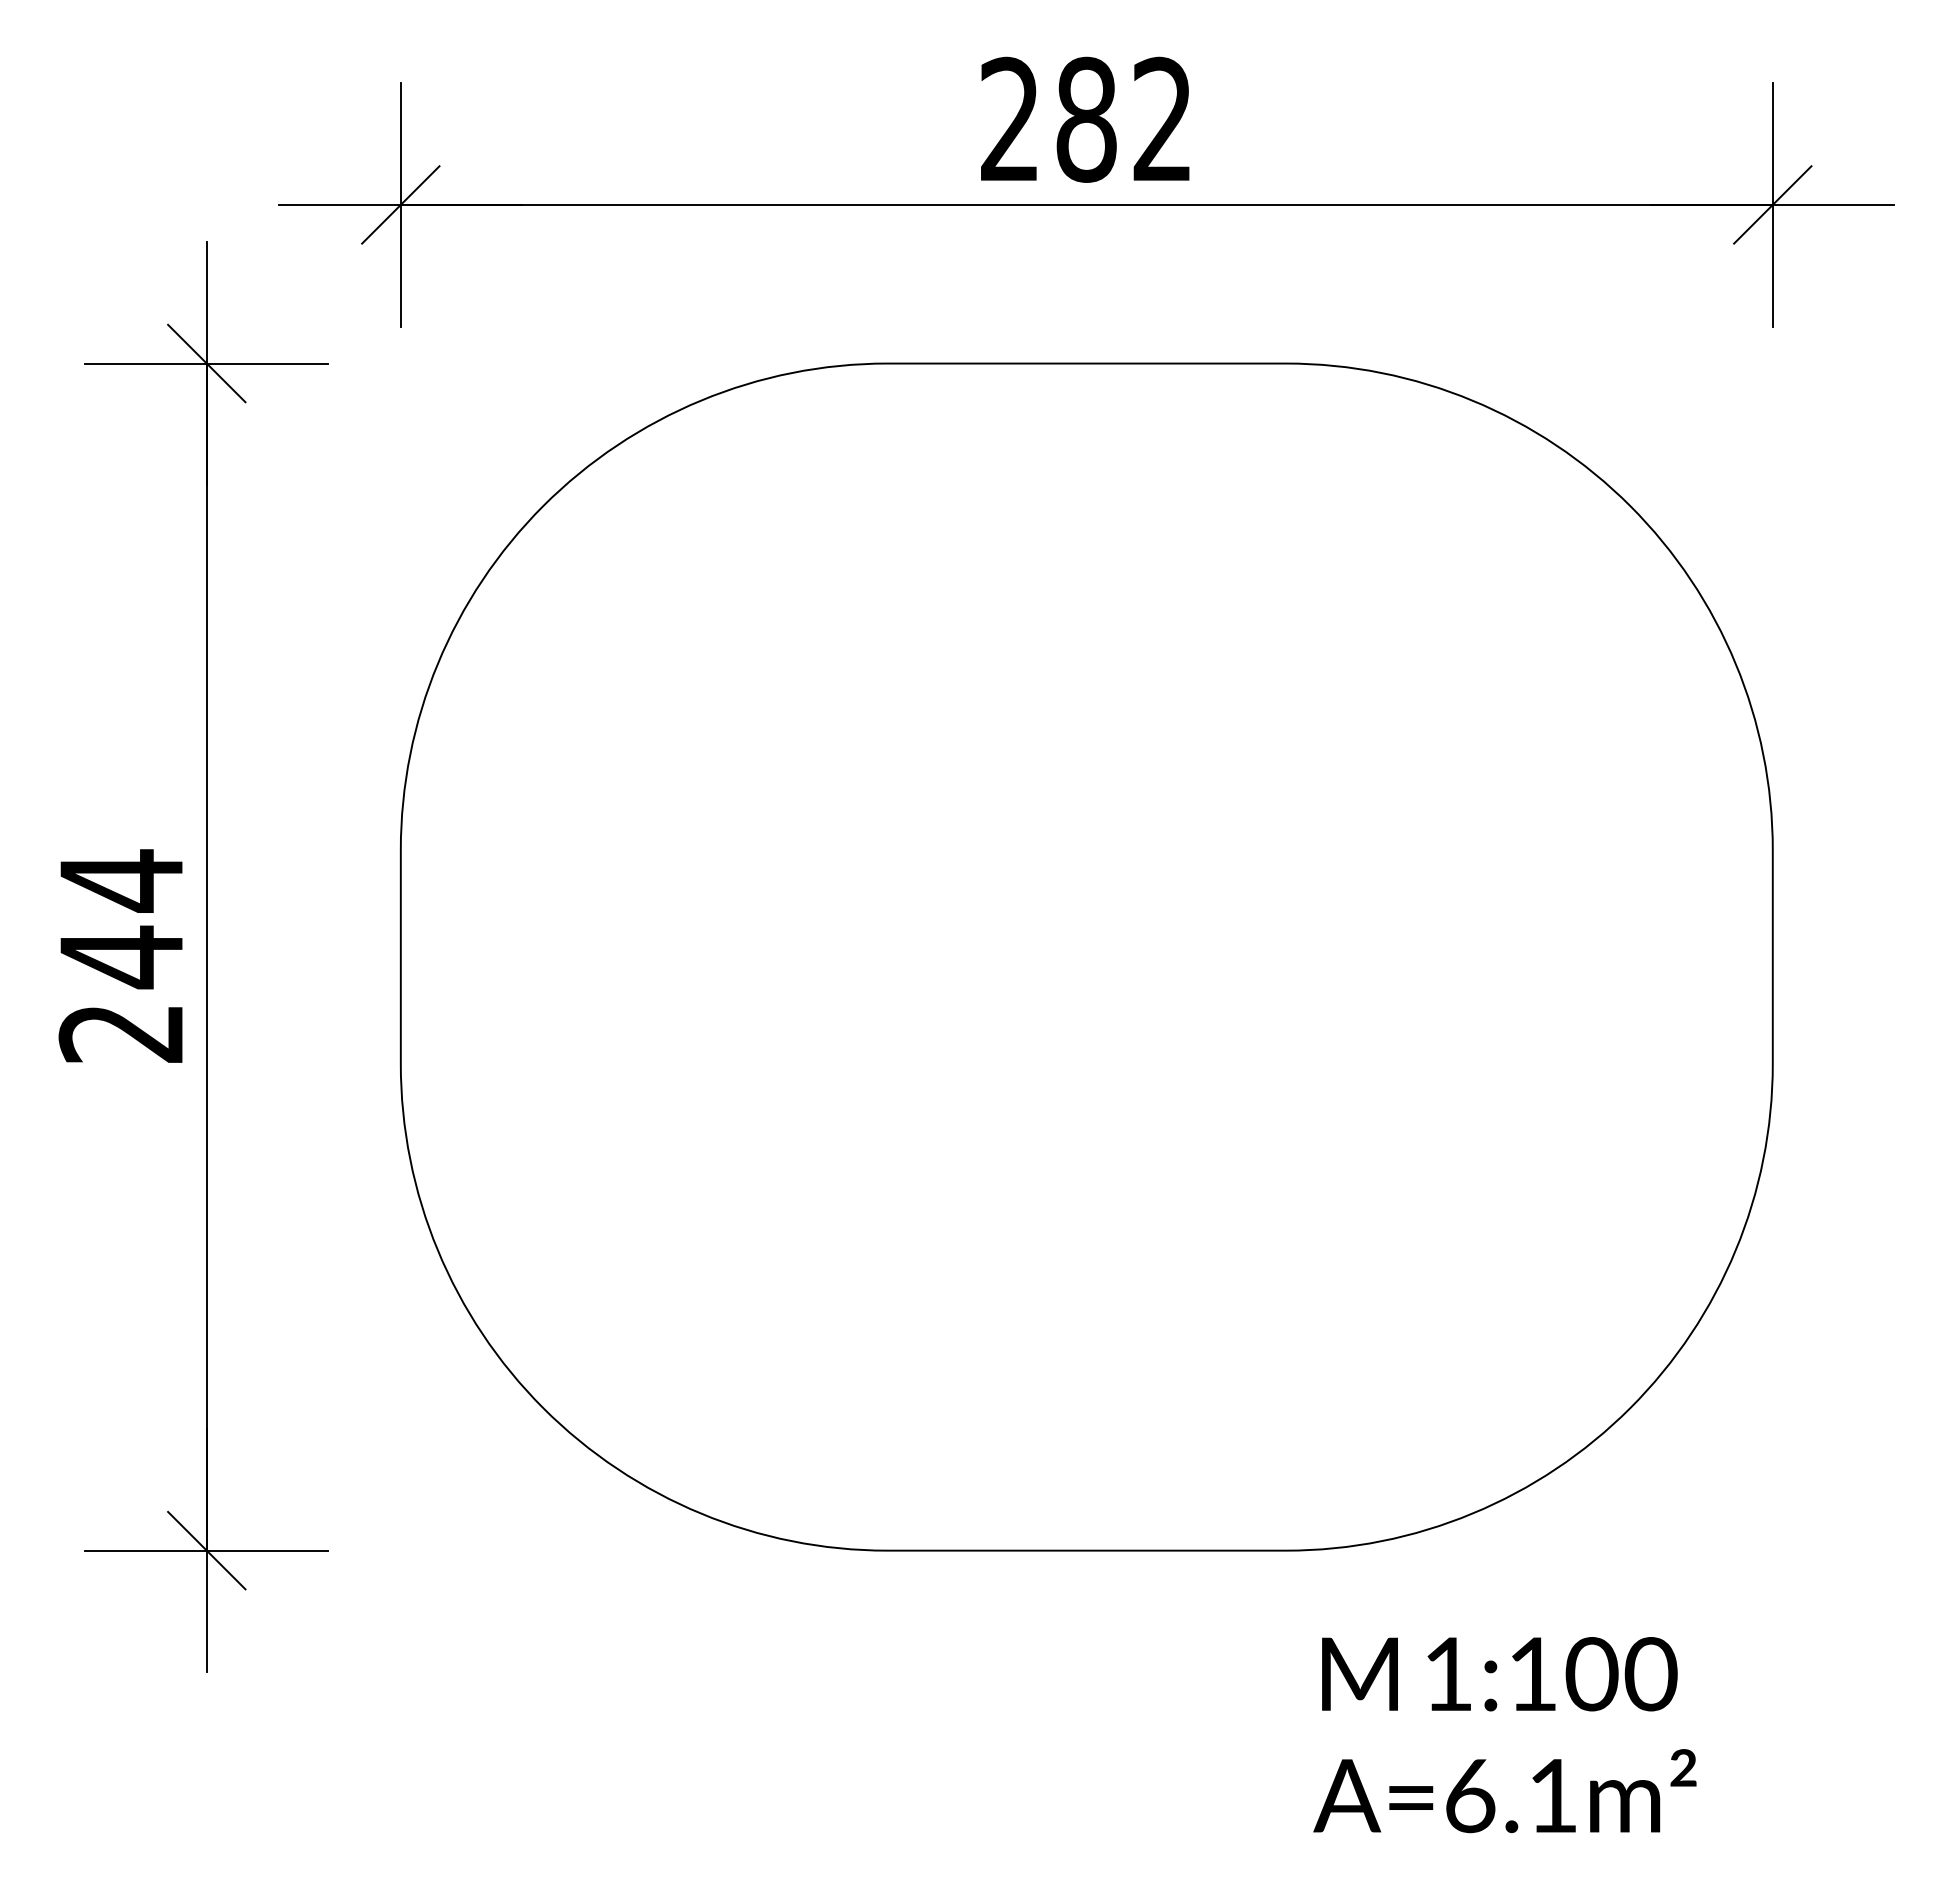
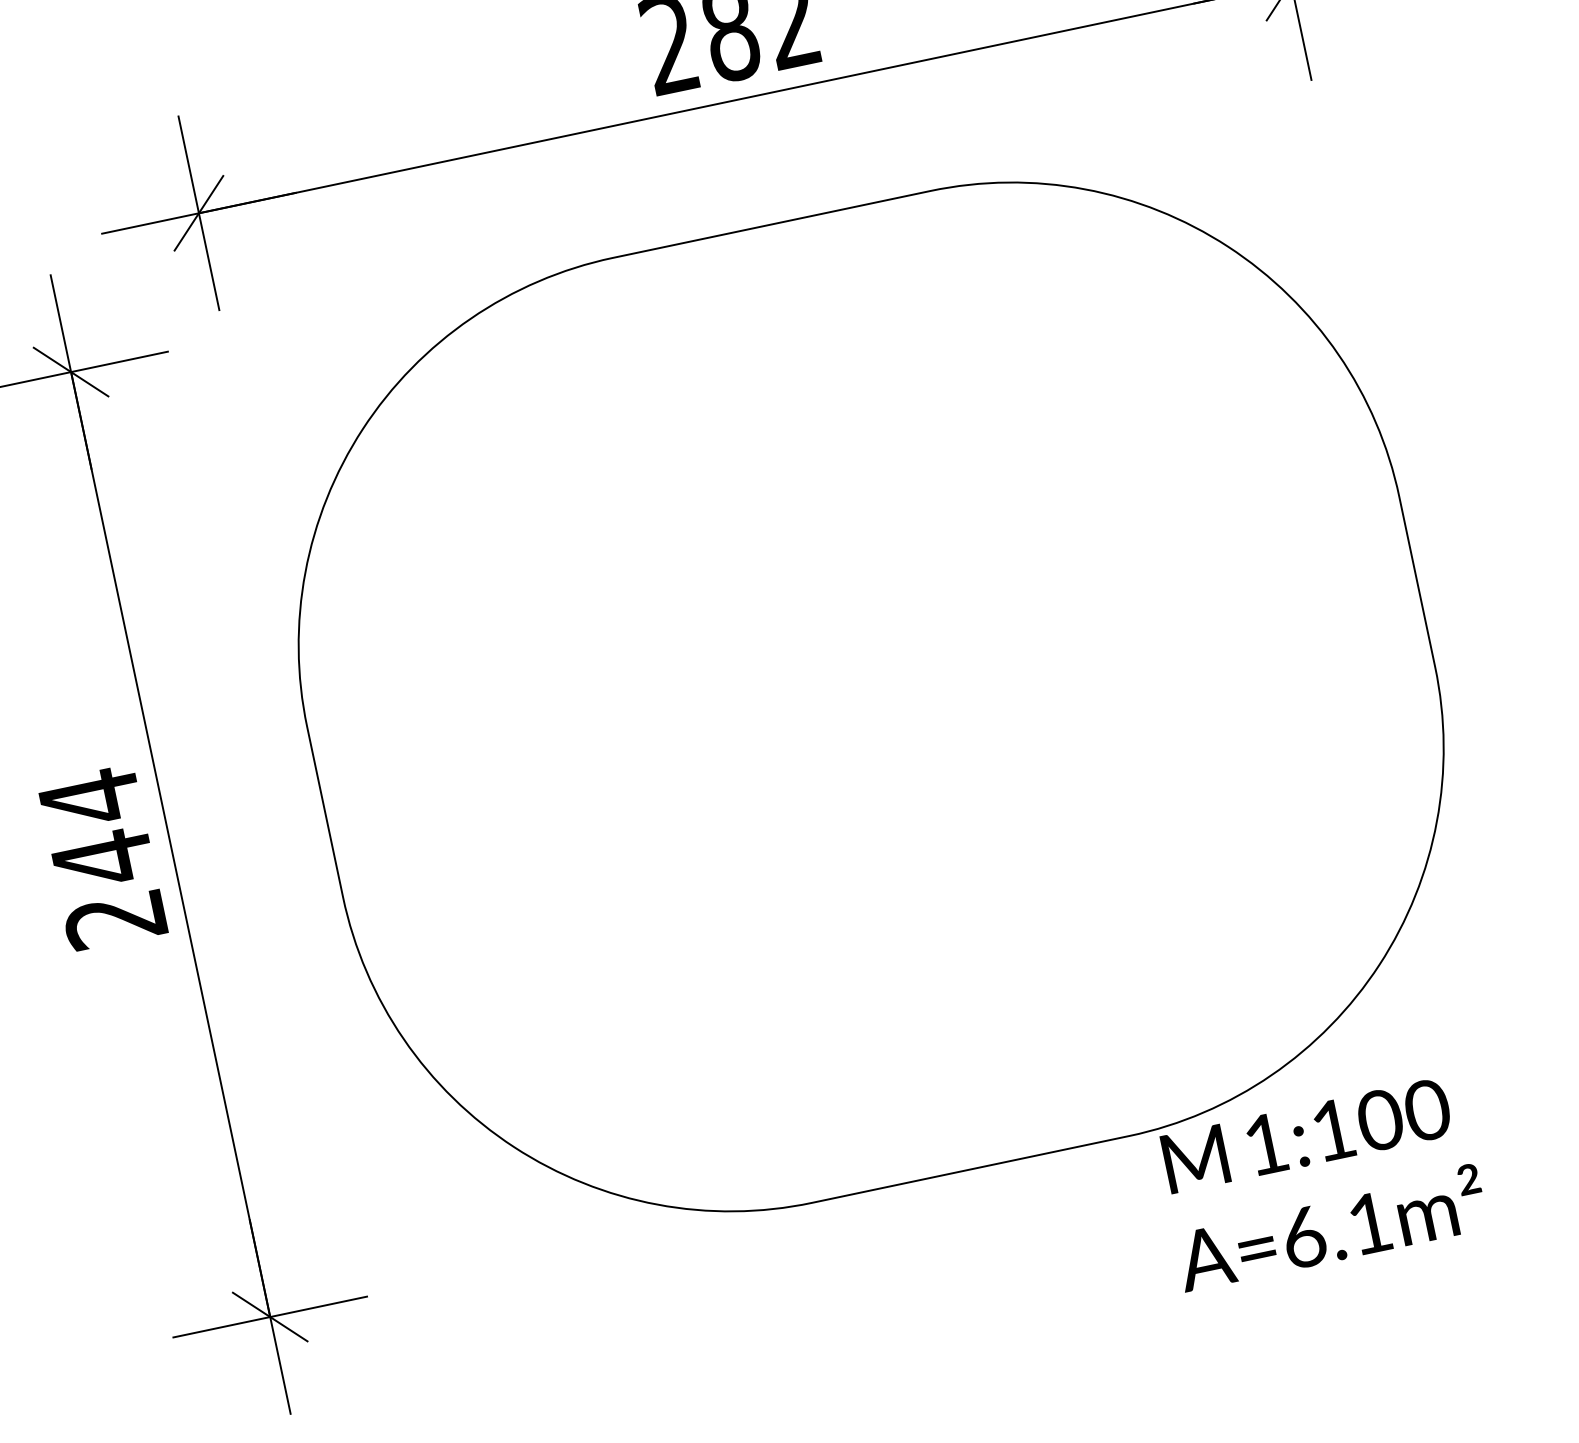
text: (1504, 1735) -> (1320, 1183), moved

